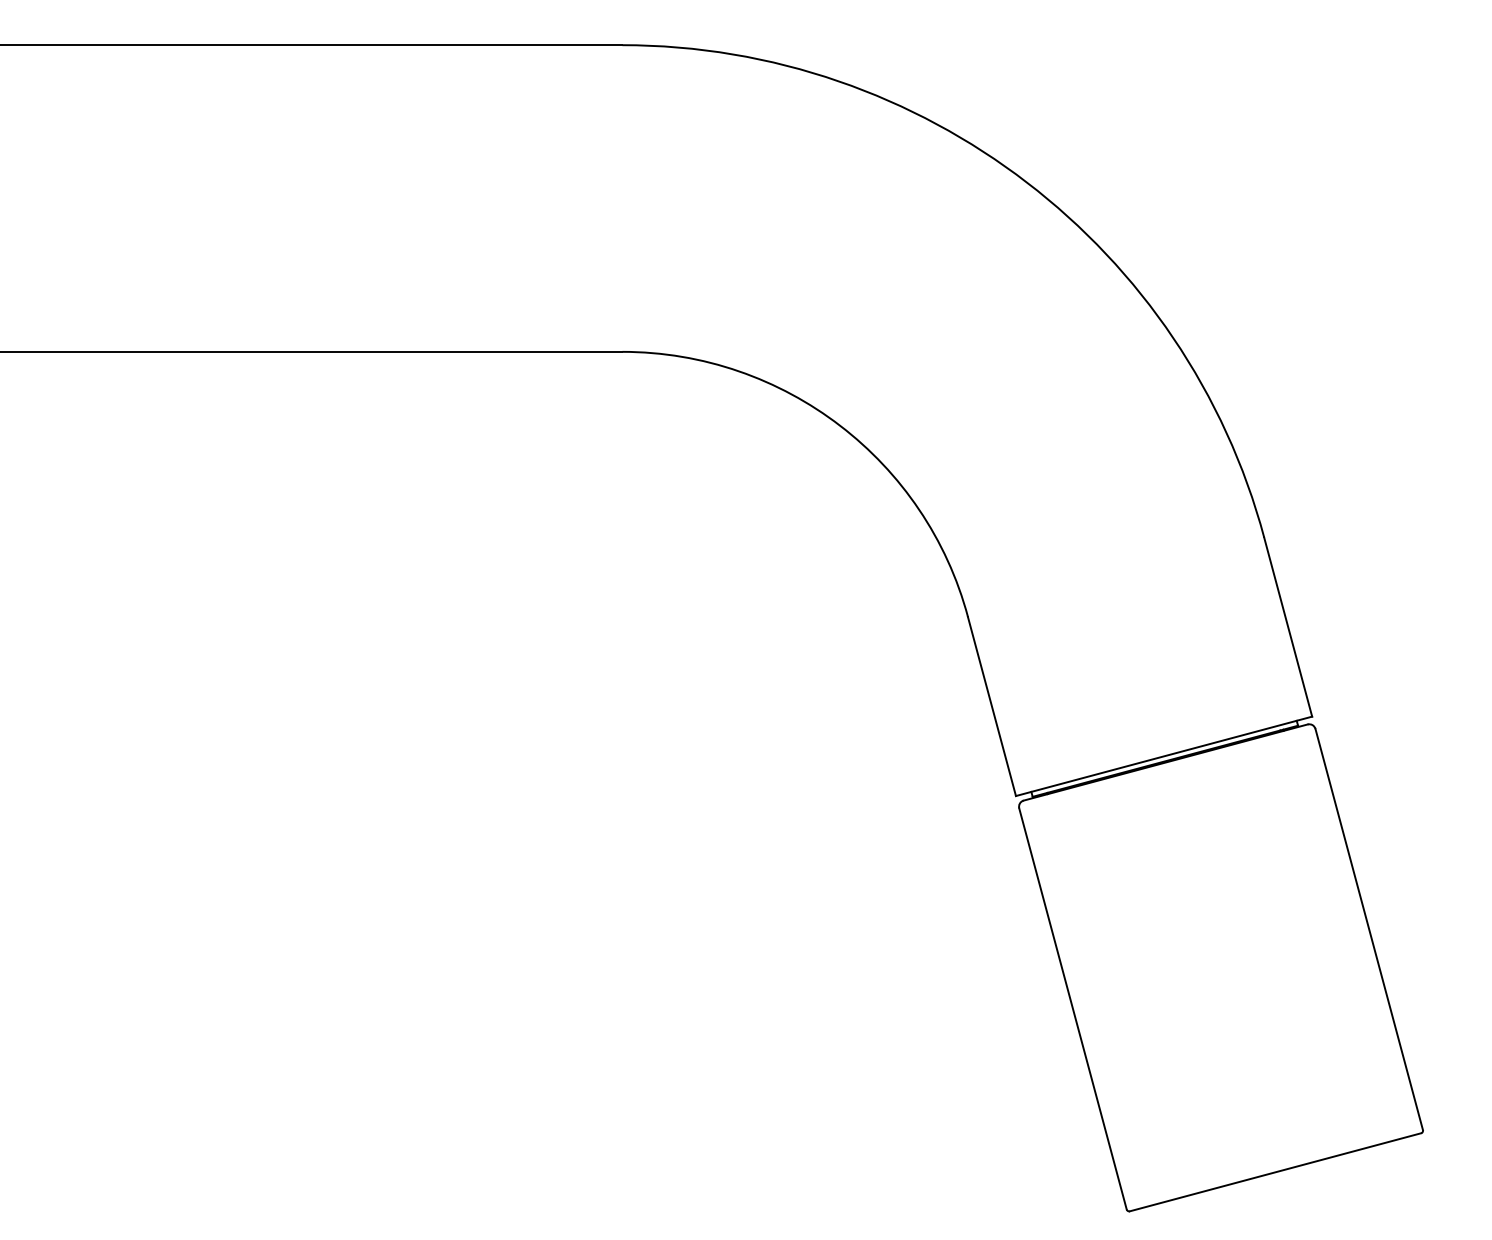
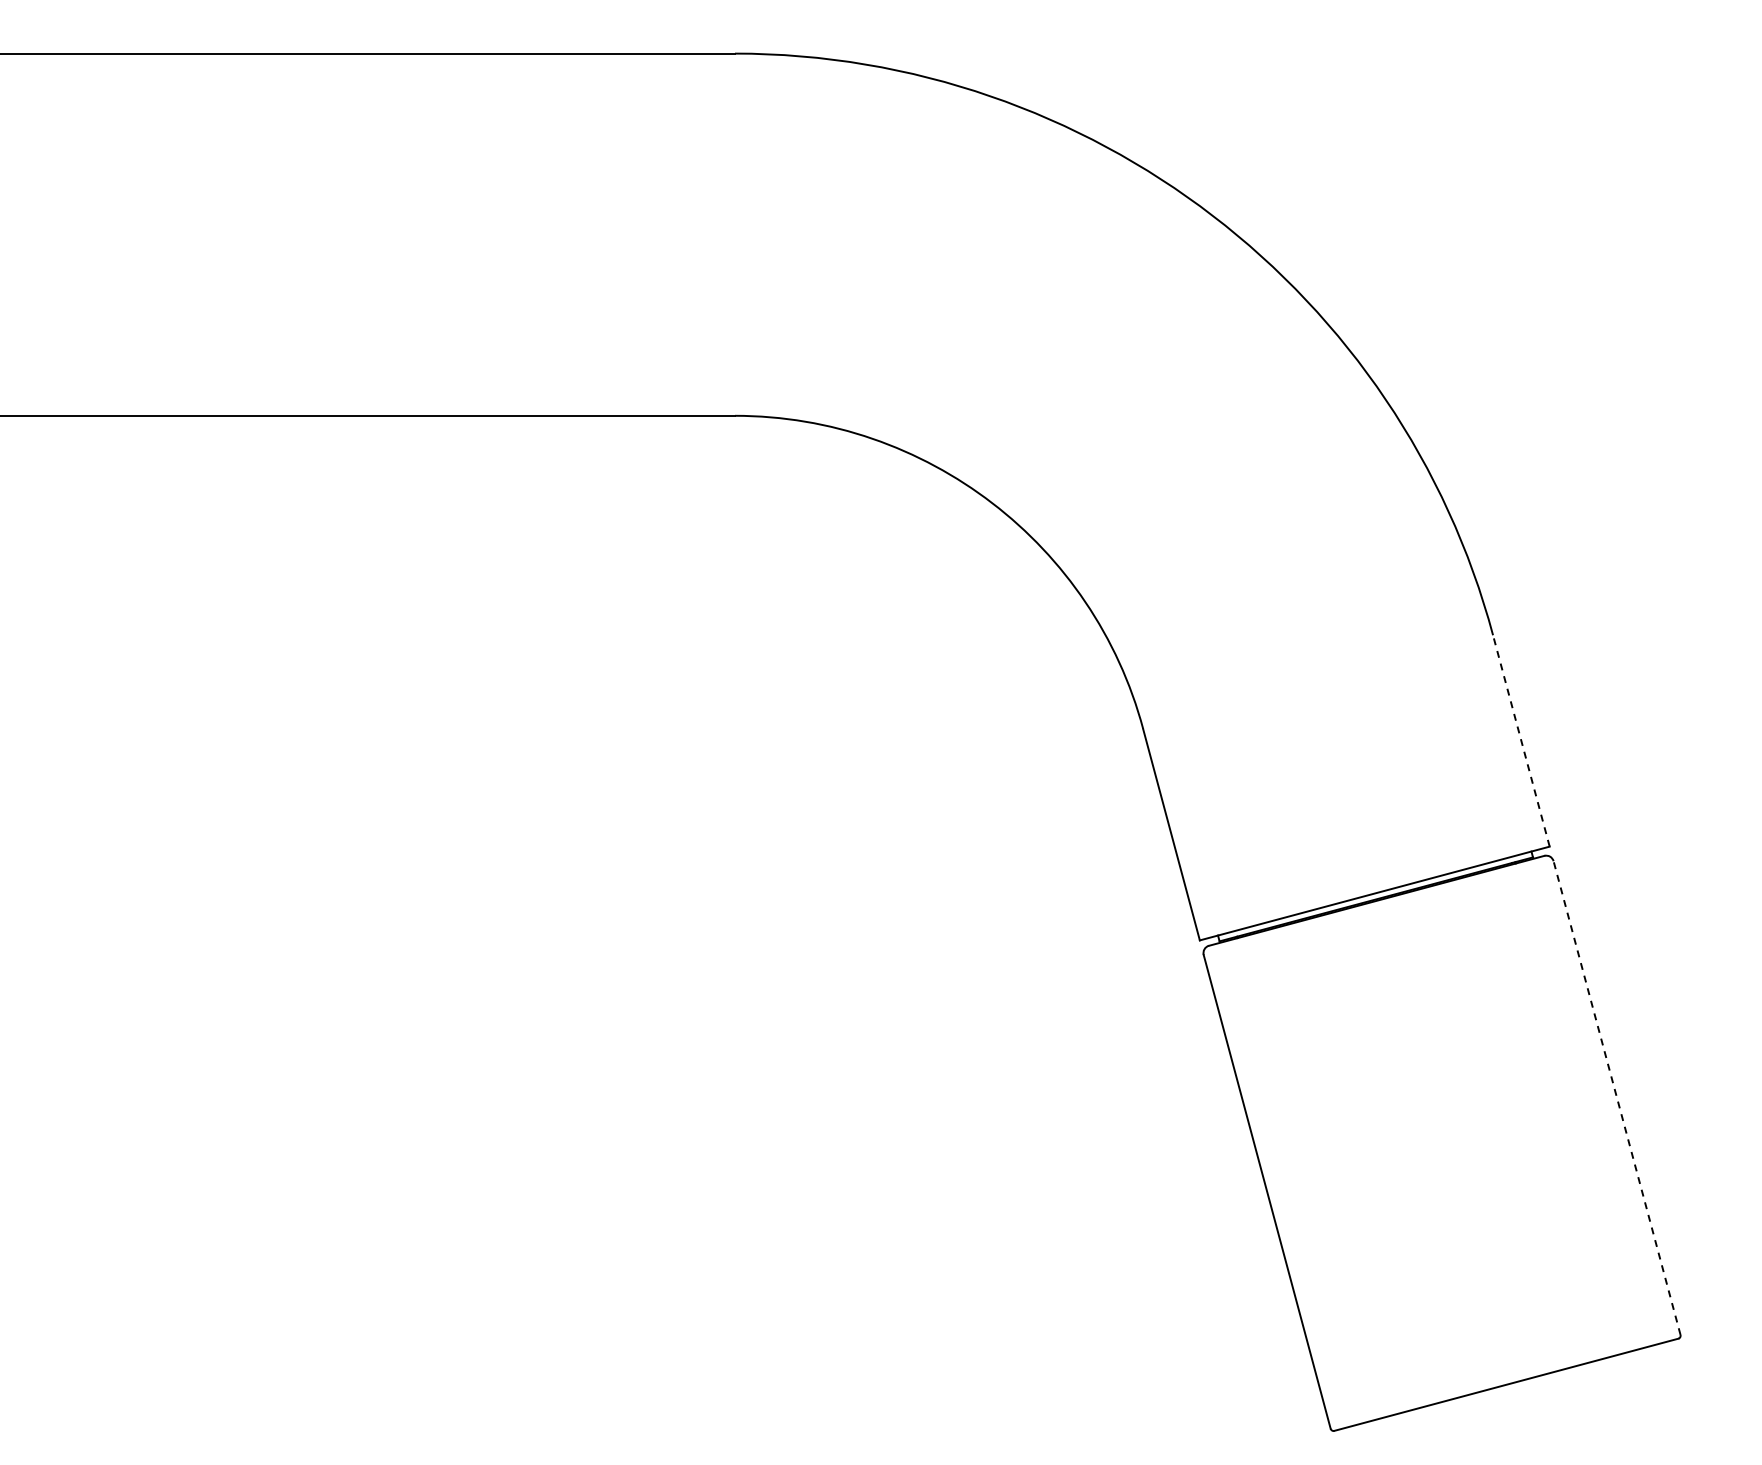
line: (1288, 626) -> (1521, 740), solid -> dashed
line: (1368, 929) -> (1616, 1097), solid -> dashed

